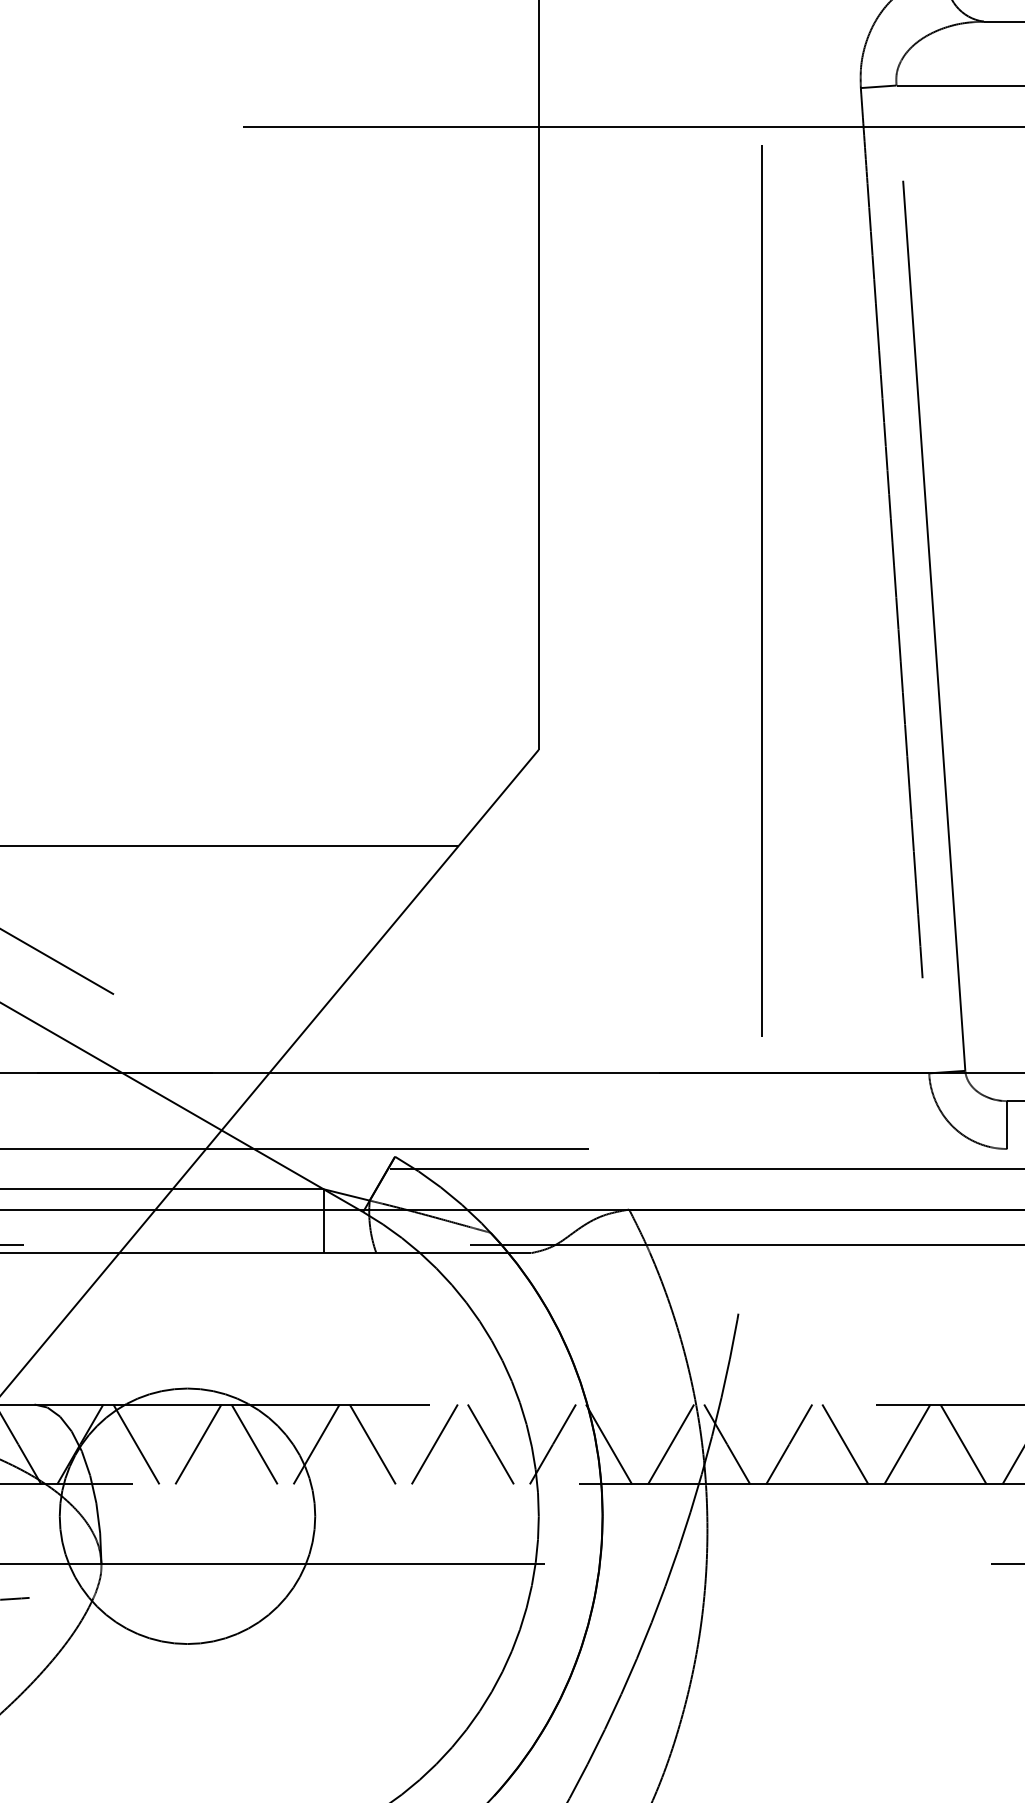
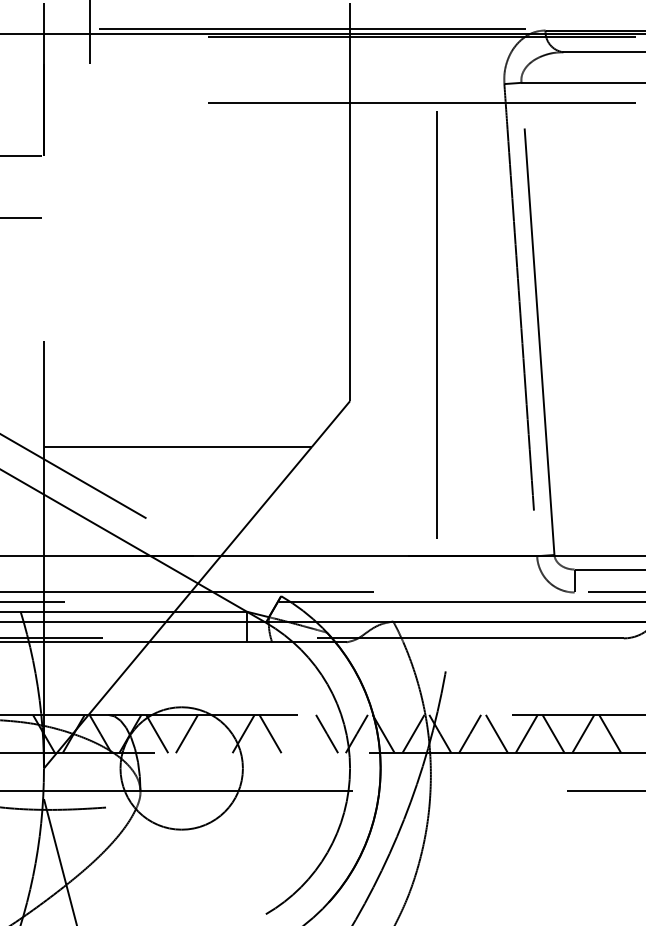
line: (760, 589) -> (436, 324), moved
line: (253, 1443) -> (213, 733), removed
line: (435, 1443) -> (300, 733), removed

